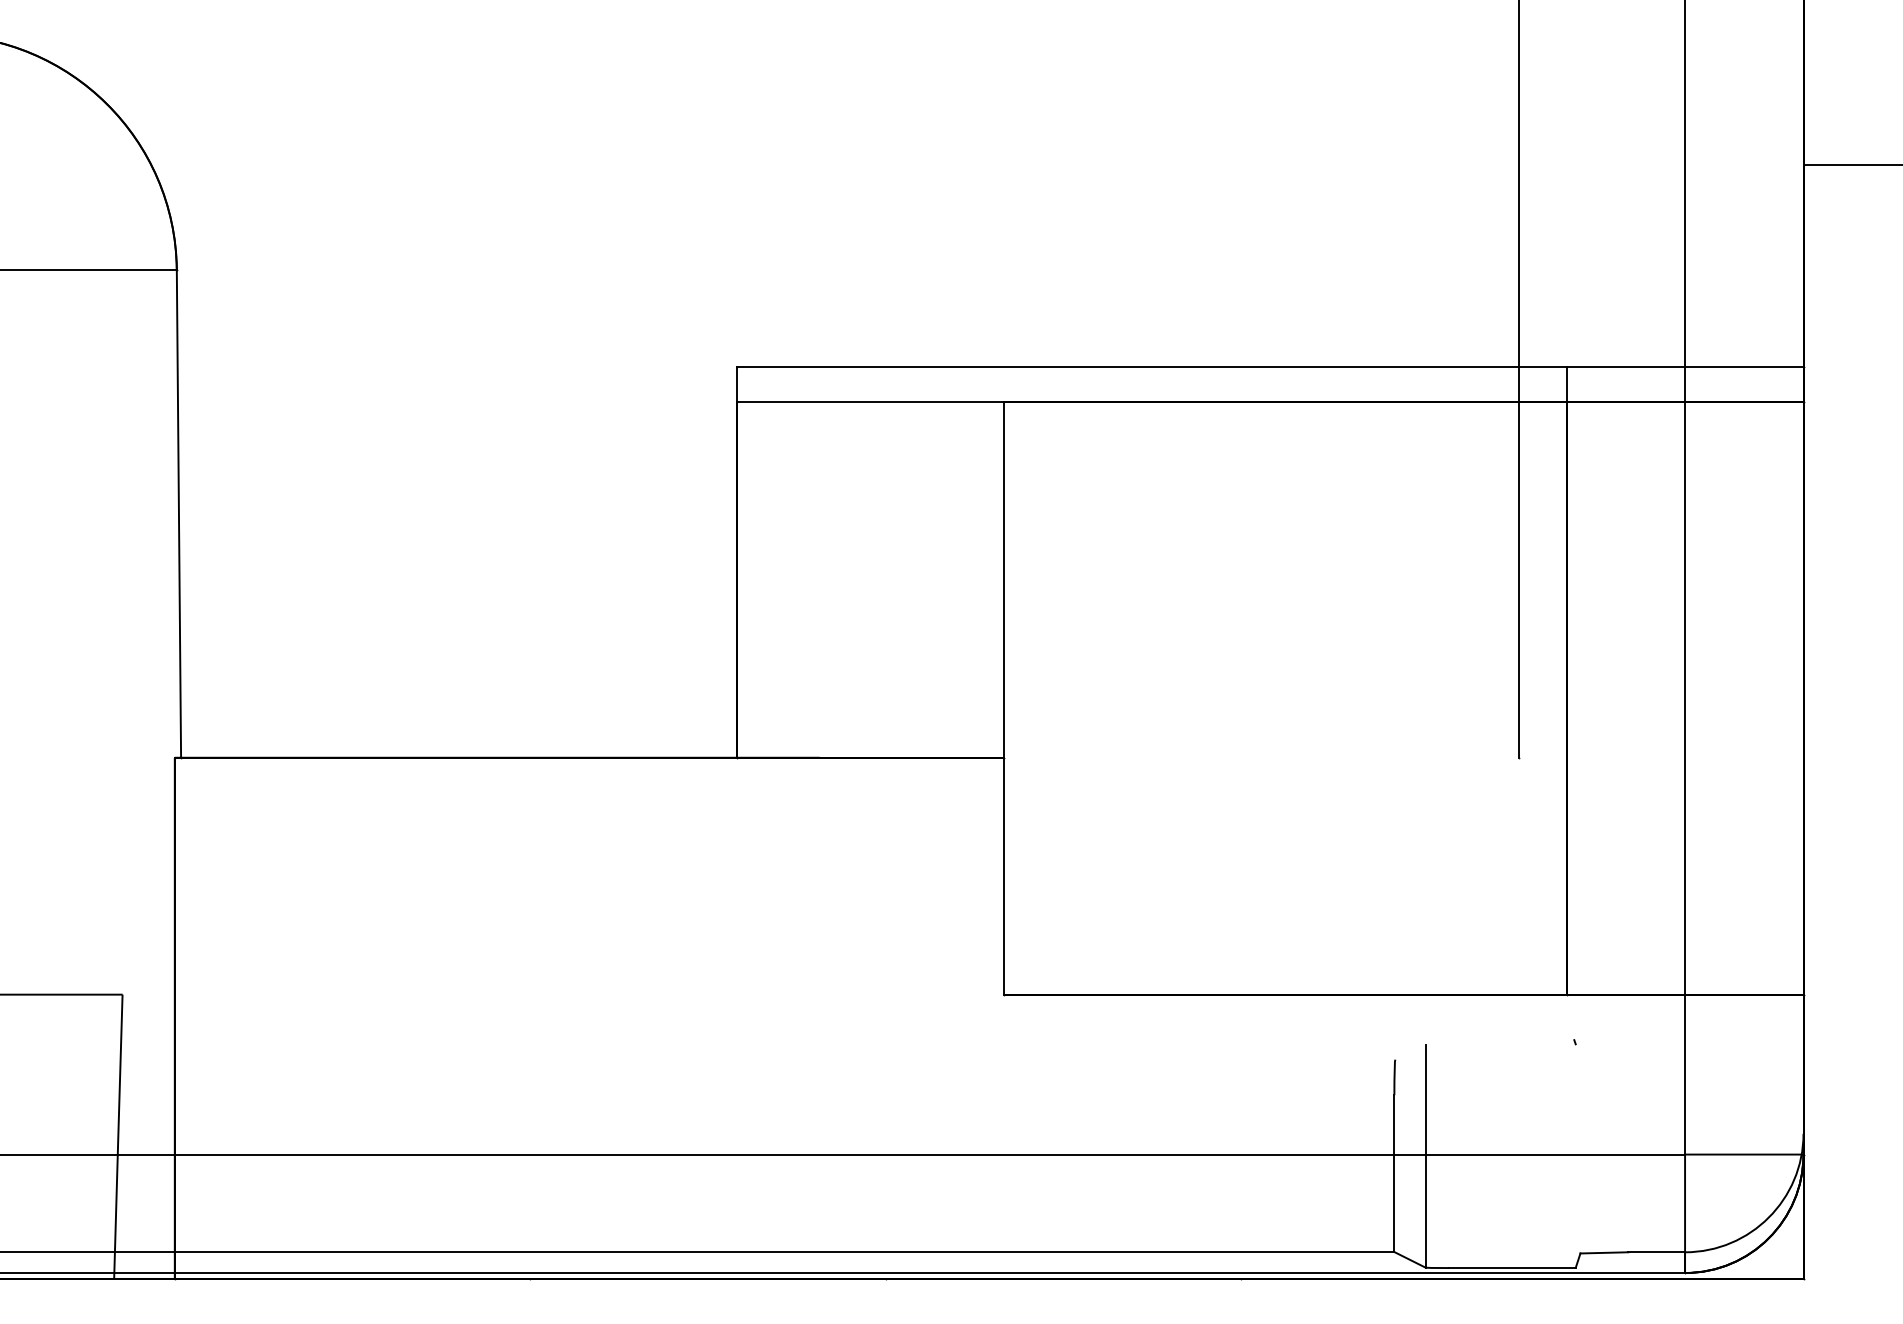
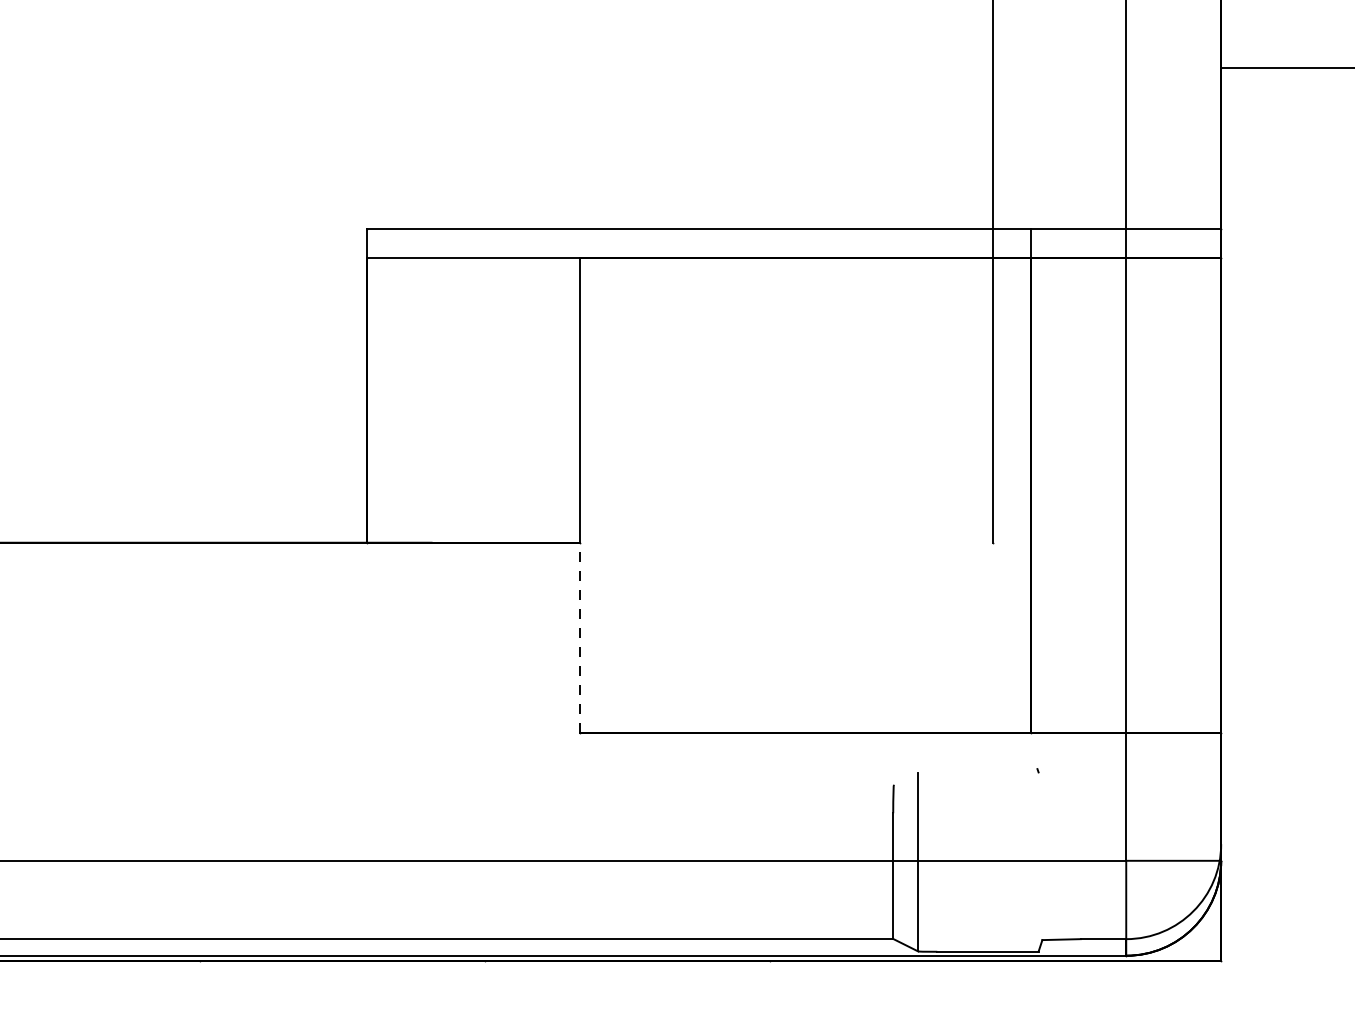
line: (1003, 875) -> (579, 637), solid -> dashed

